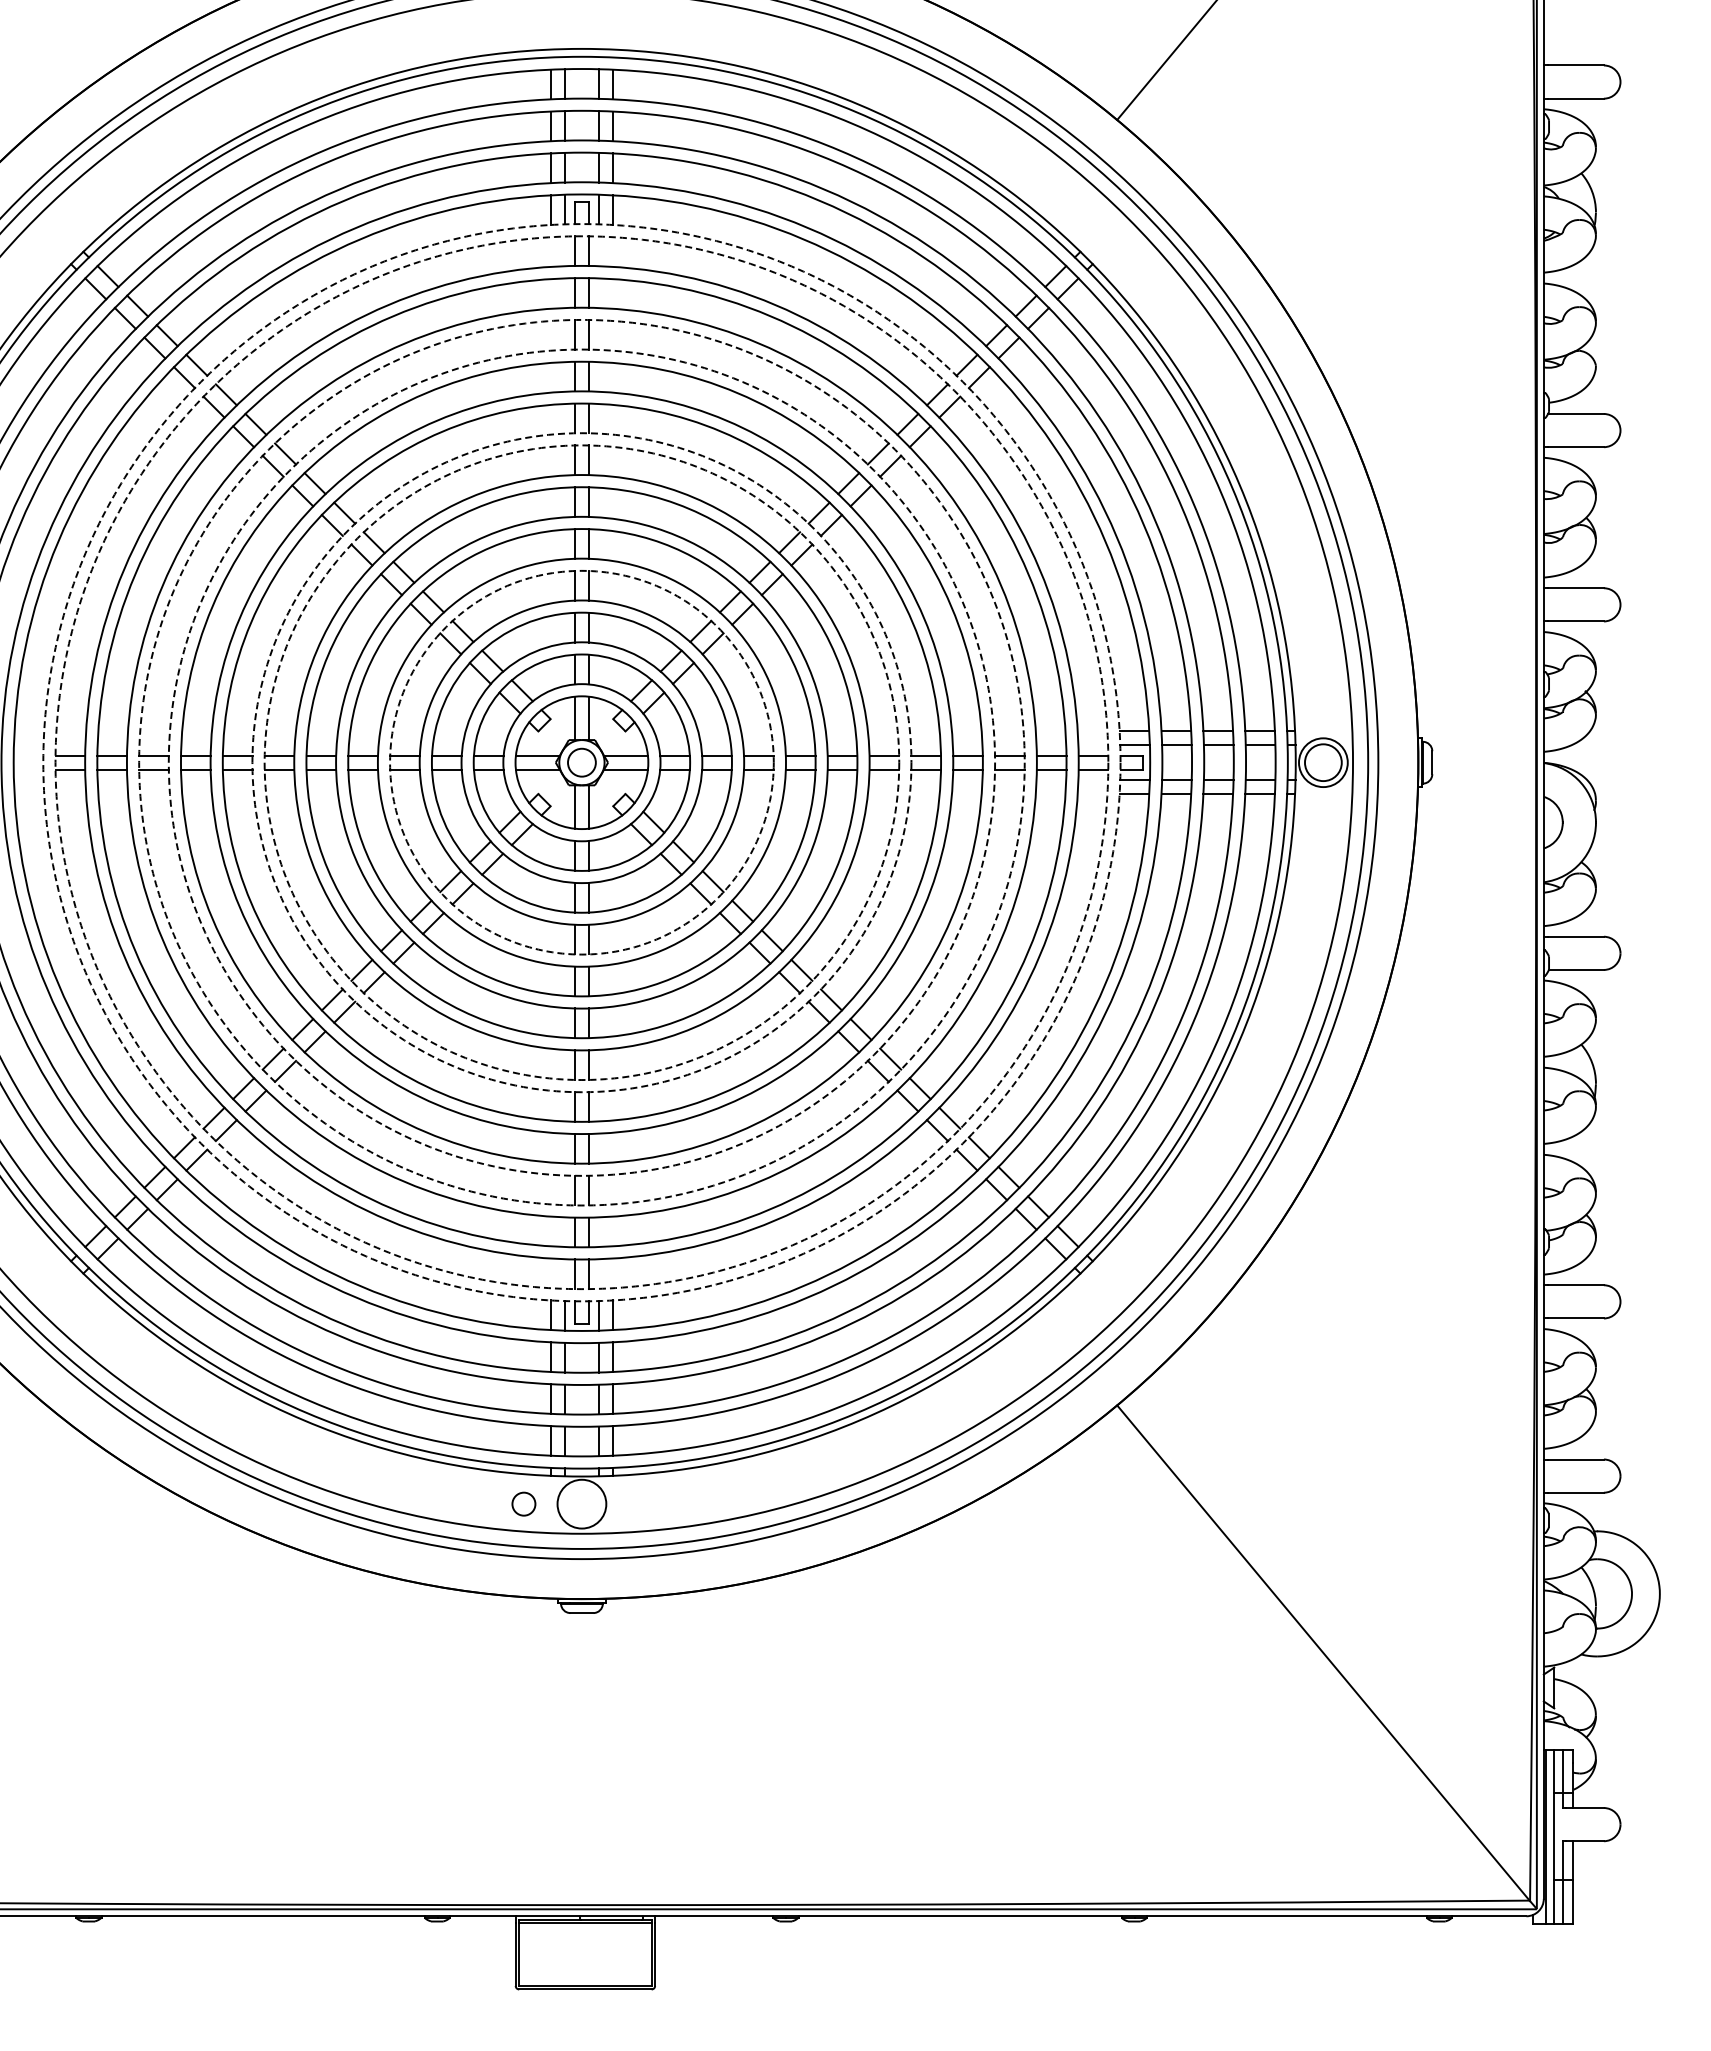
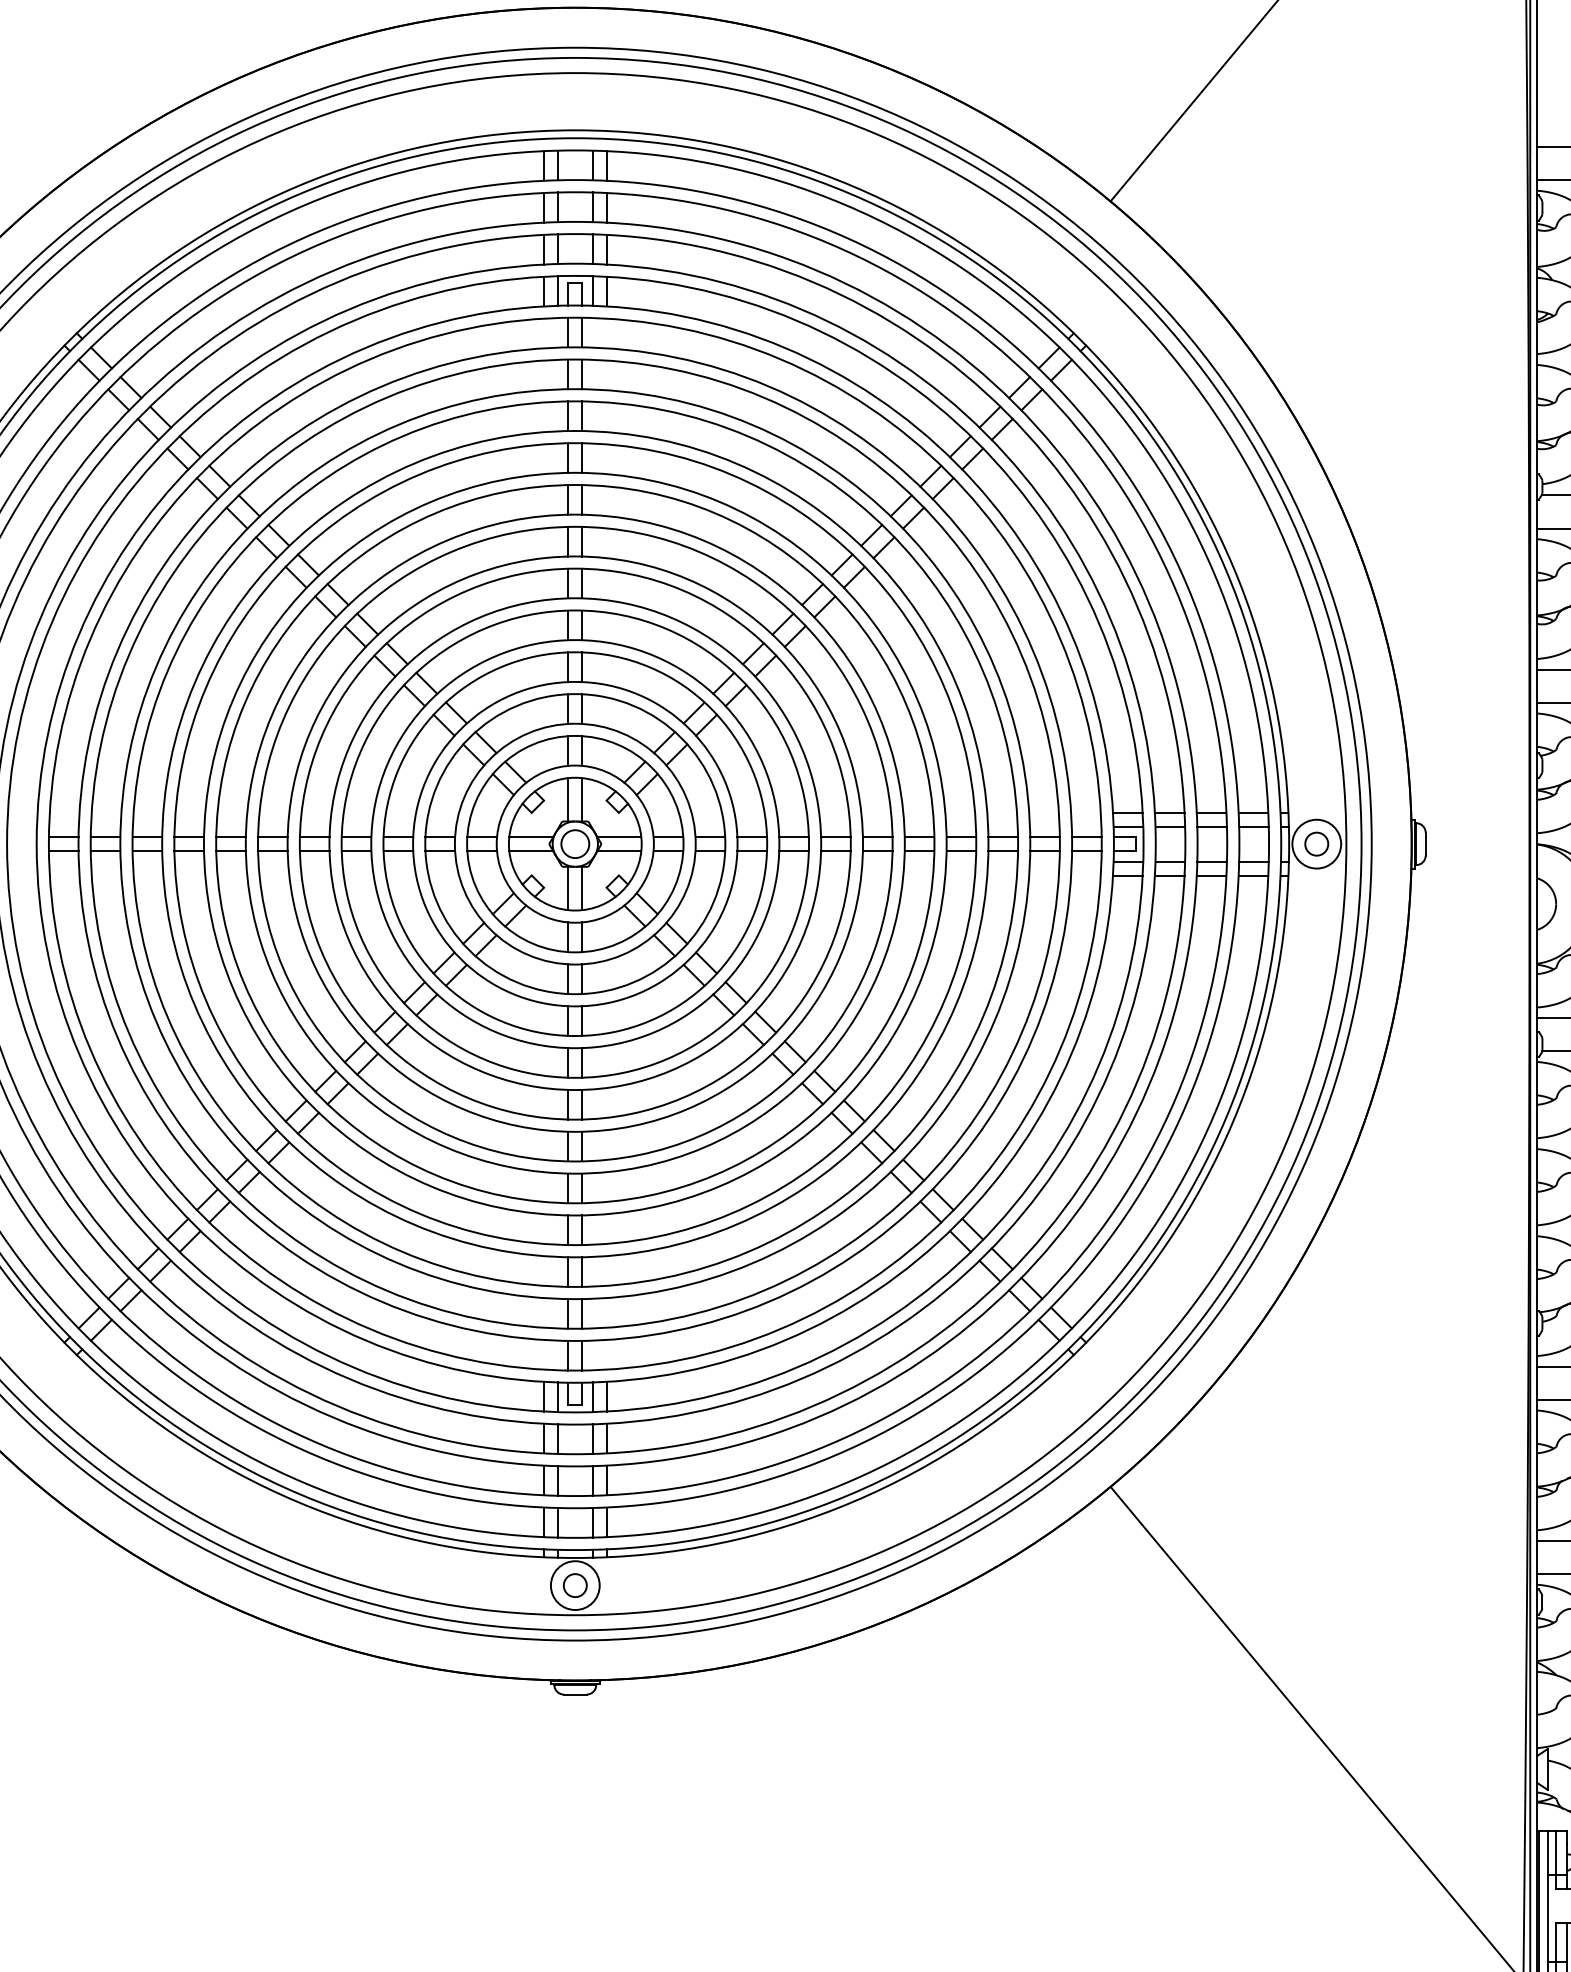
circle: (581, 762) -> (574, 843), dashed -> solid
circle: (581, 762) -> (574, 843), dashed -> solid
circle: (581, 762) -> (574, 843), dashed -> solid
circle: (581, 762) -> (574, 843), dashed -> solid
circle: (581, 762) -> (574, 843), dashed -> solid
circle: (581, 762) -> (574, 843), dashed -> solid
circle: (581, 762) -> (574, 843), dashed -> solid
circle: (1322, 762) -> (1315, 843), size x0.62
circle: (523, 1503) -> (574, 1584), moved

